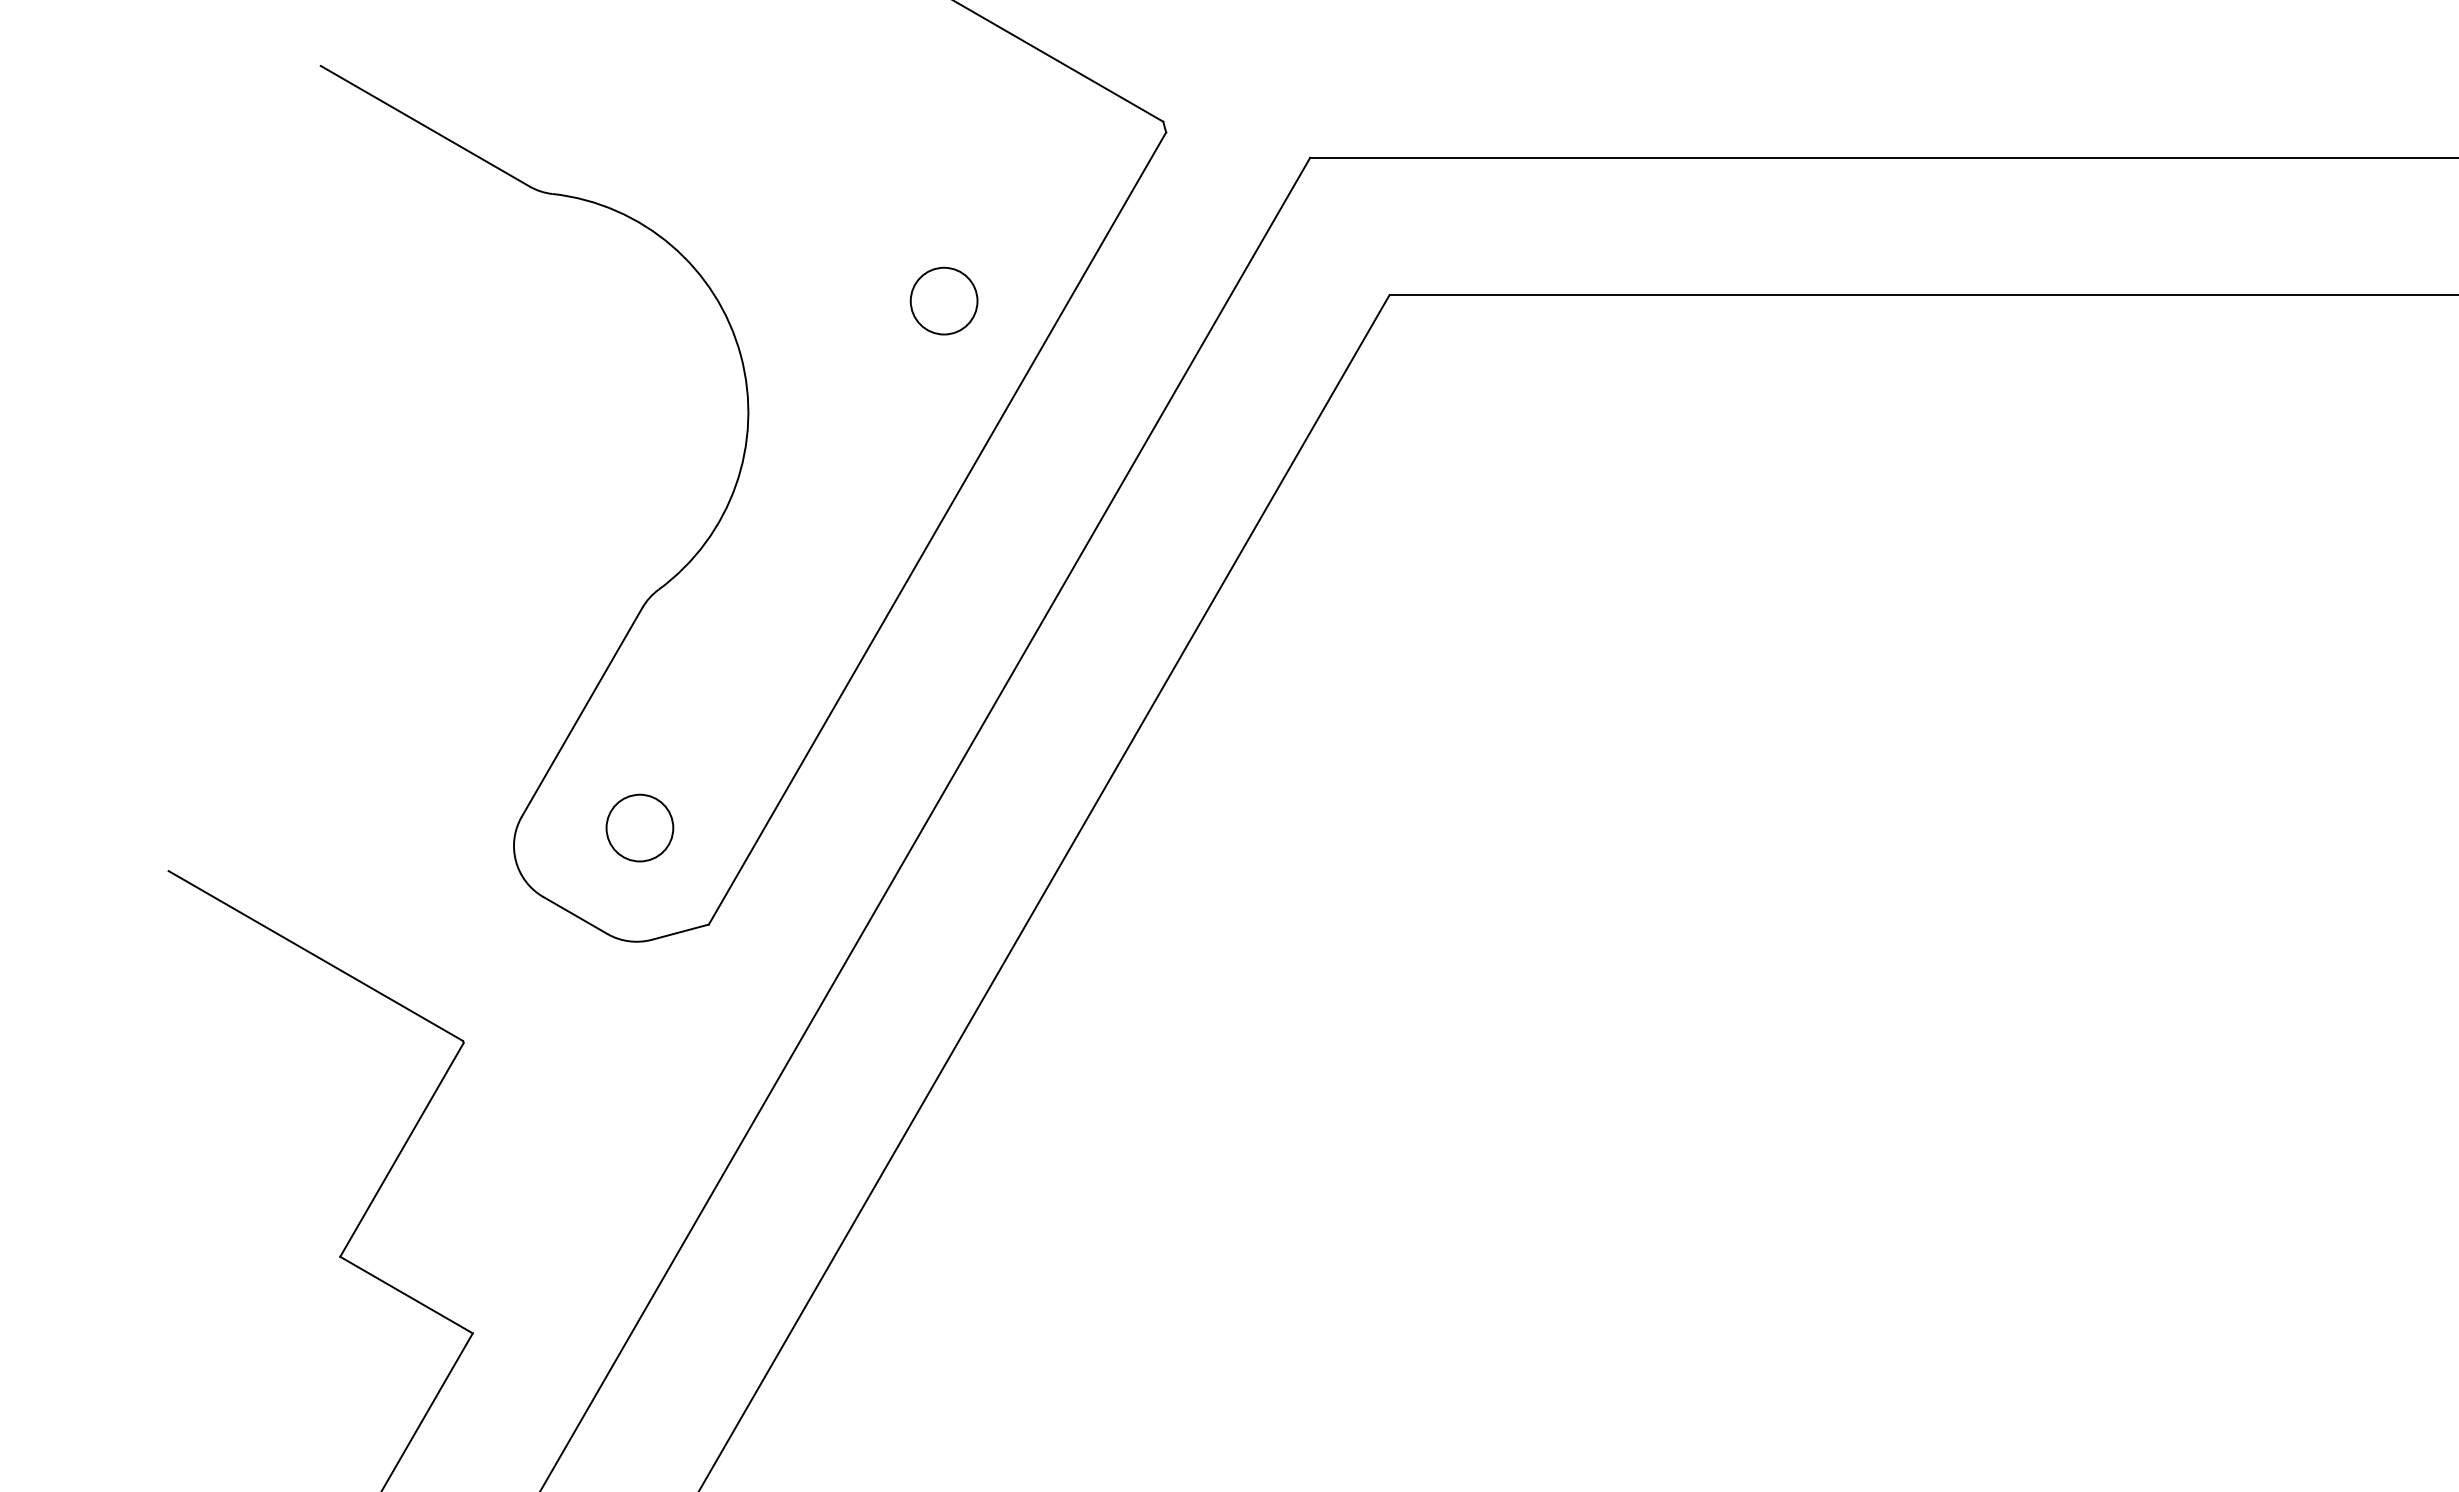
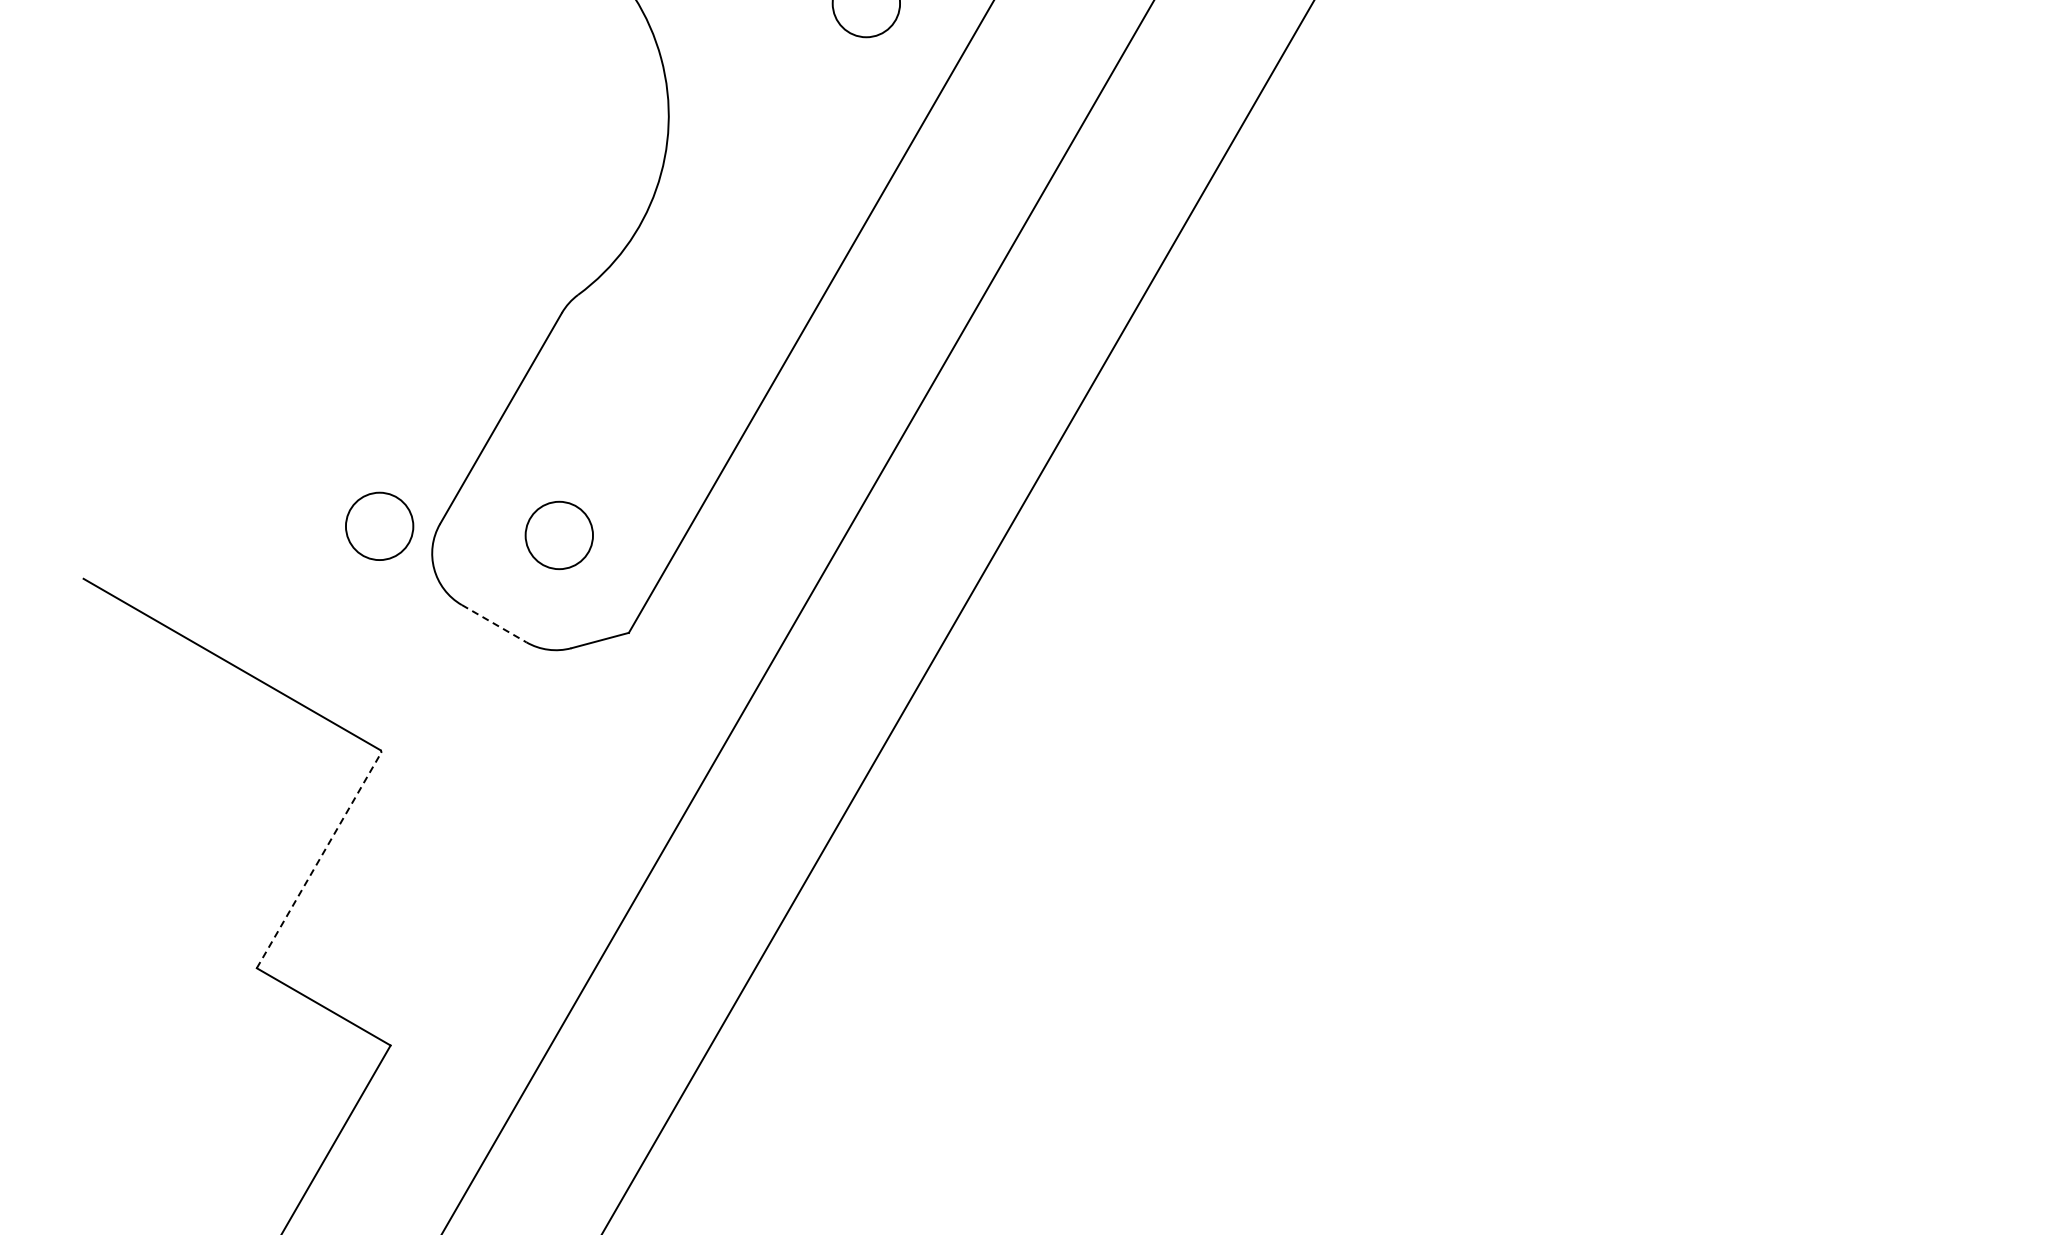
circle: (461, 818) -> (379, 525), added
line: (575, 915) -> (494, 623), solid -> dashed
line: (402, 1149) -> (319, 859), solid -> dashed

